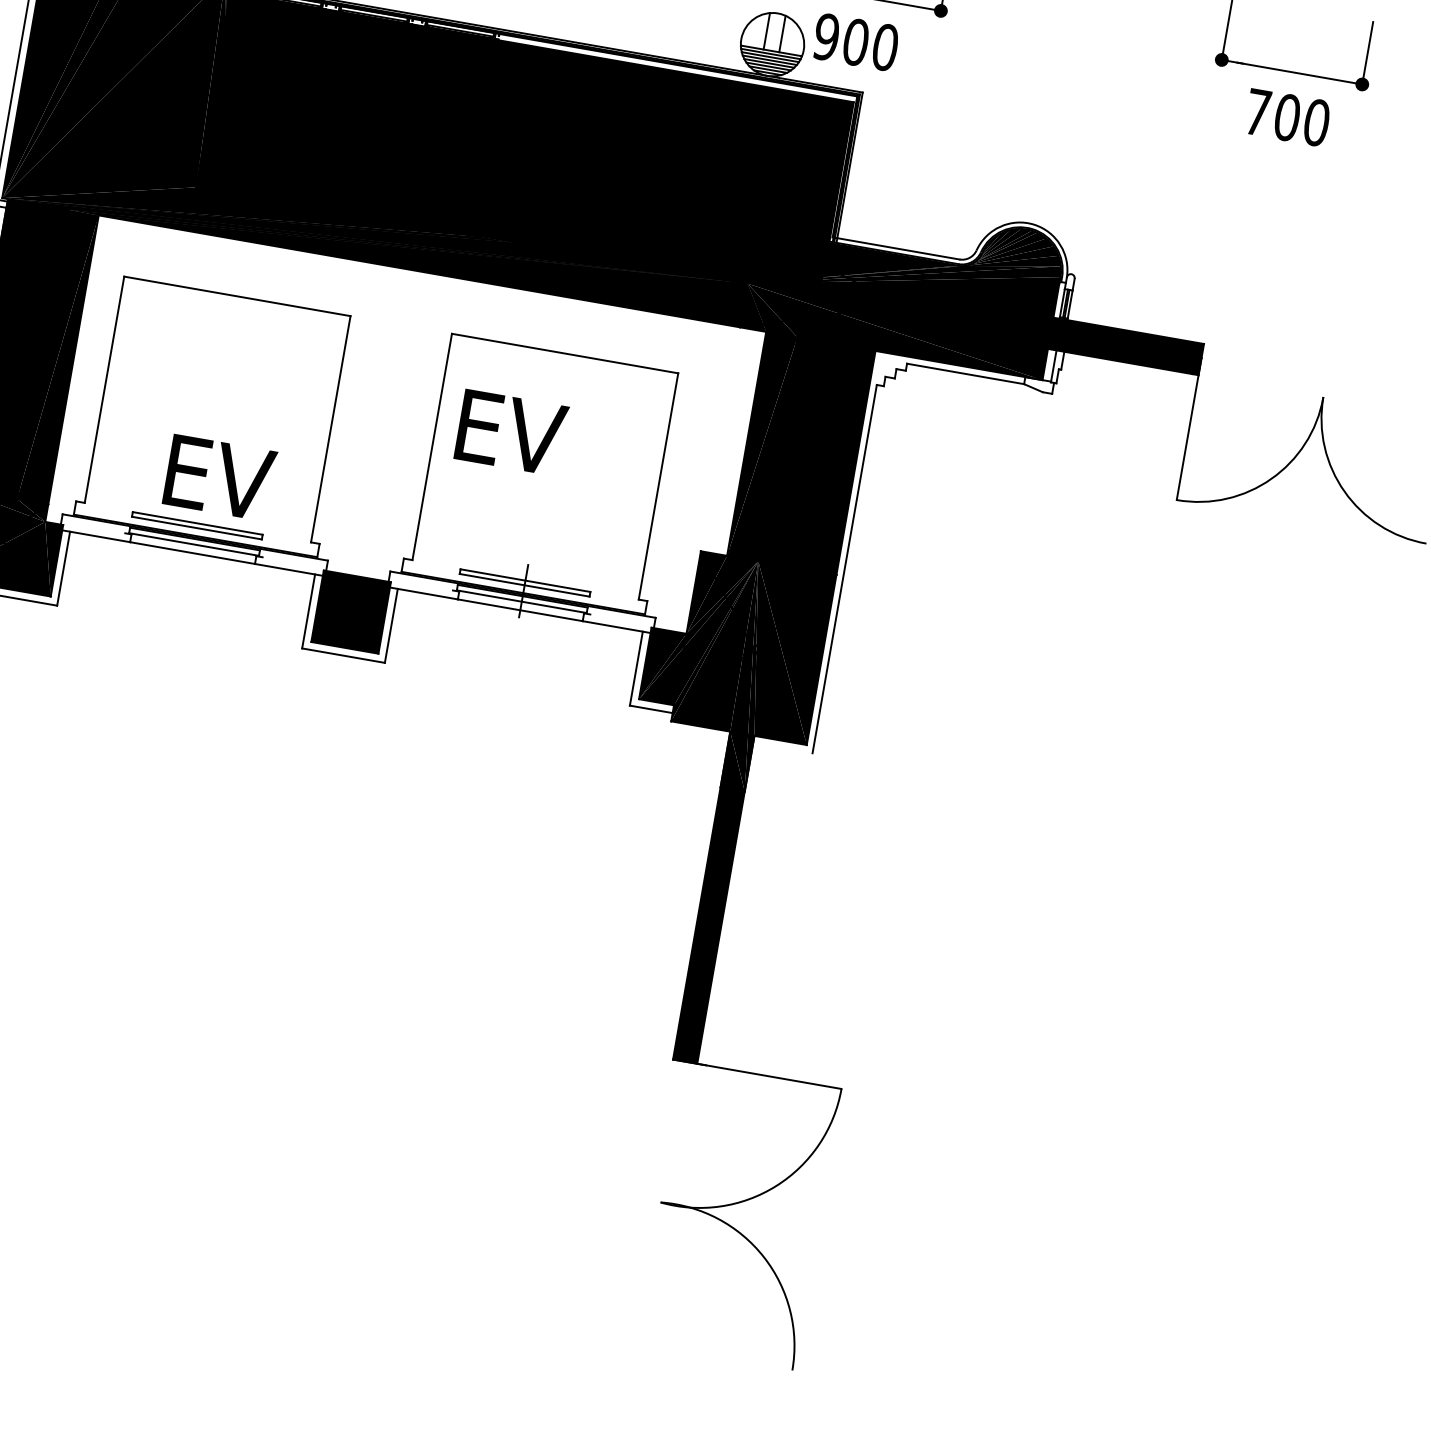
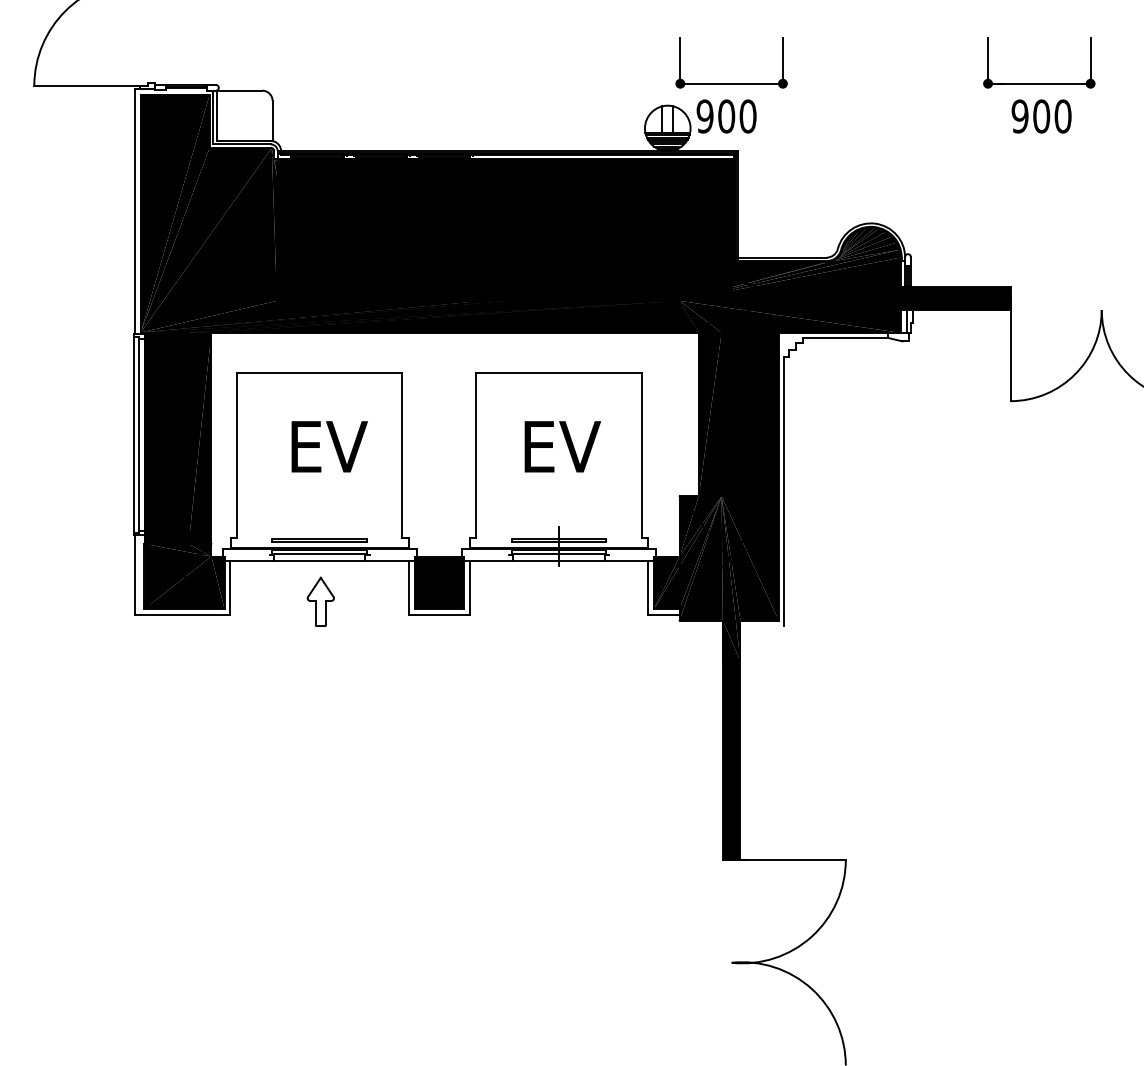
text: (1257, 112) -> (1019, 116), 700 -> 900
text: (511, 432) -> (562, 446), moved
text: (219, 477) -> (329, 446), moved
part: (183, 609) -> (320, 601), added

